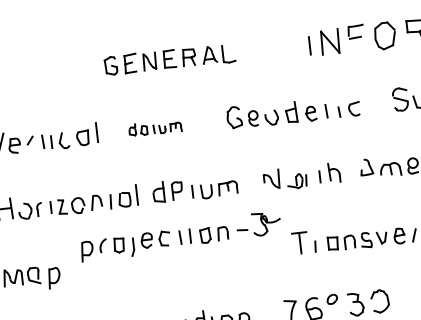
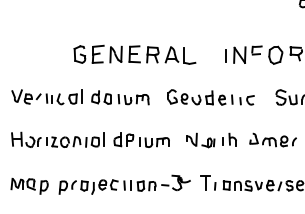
part: (169, 59) -> (134, 54), size x1.43
part: (155, 127) -> (120, 97), size x1.67
part: (180, 236) -> (124, 184), moved

